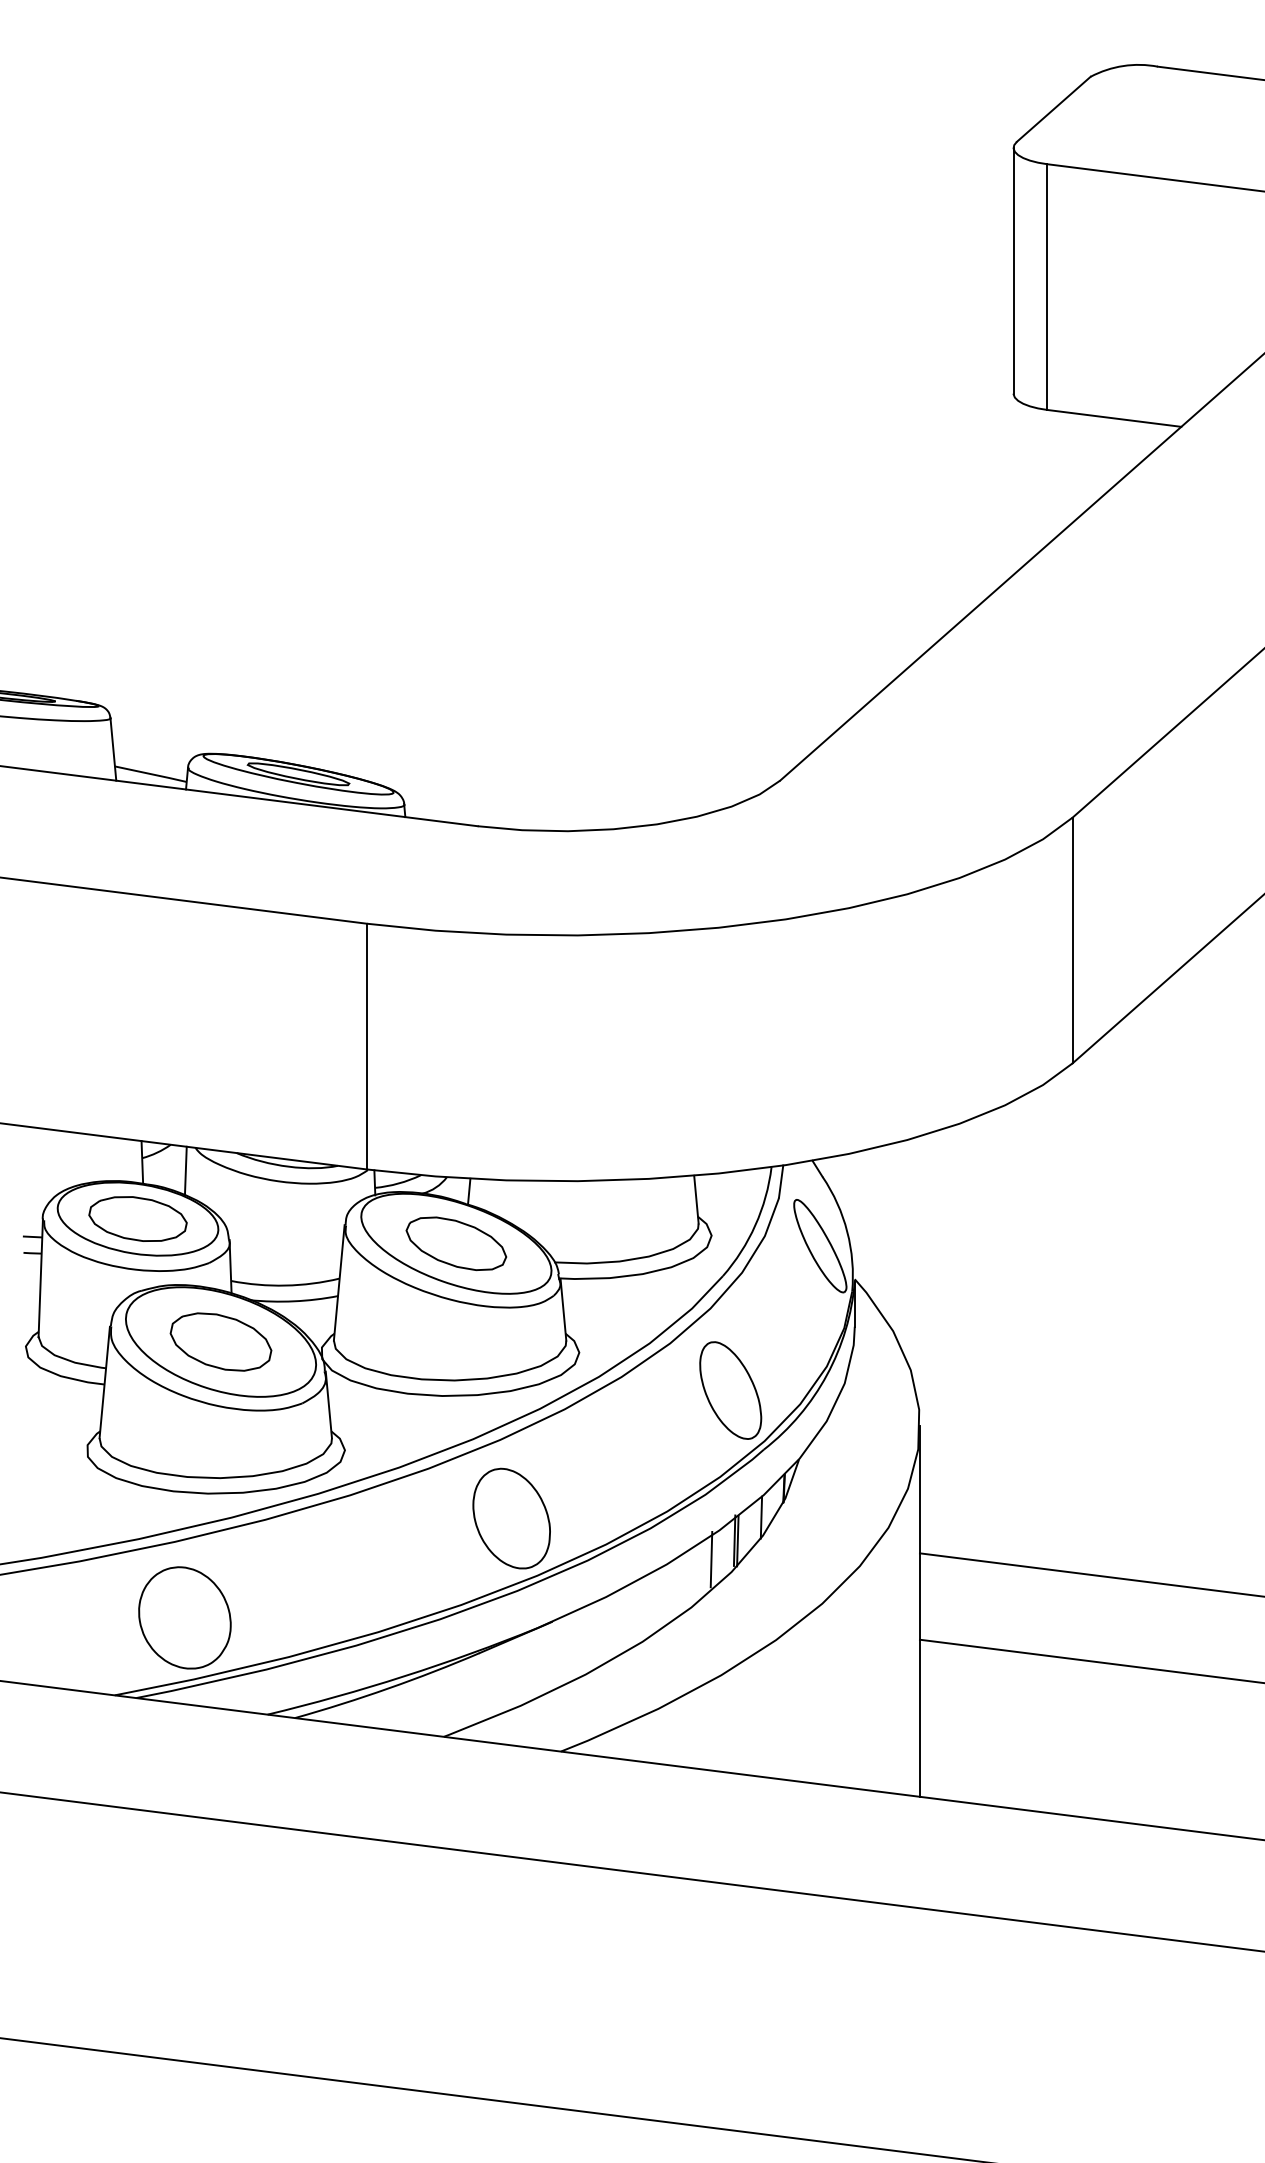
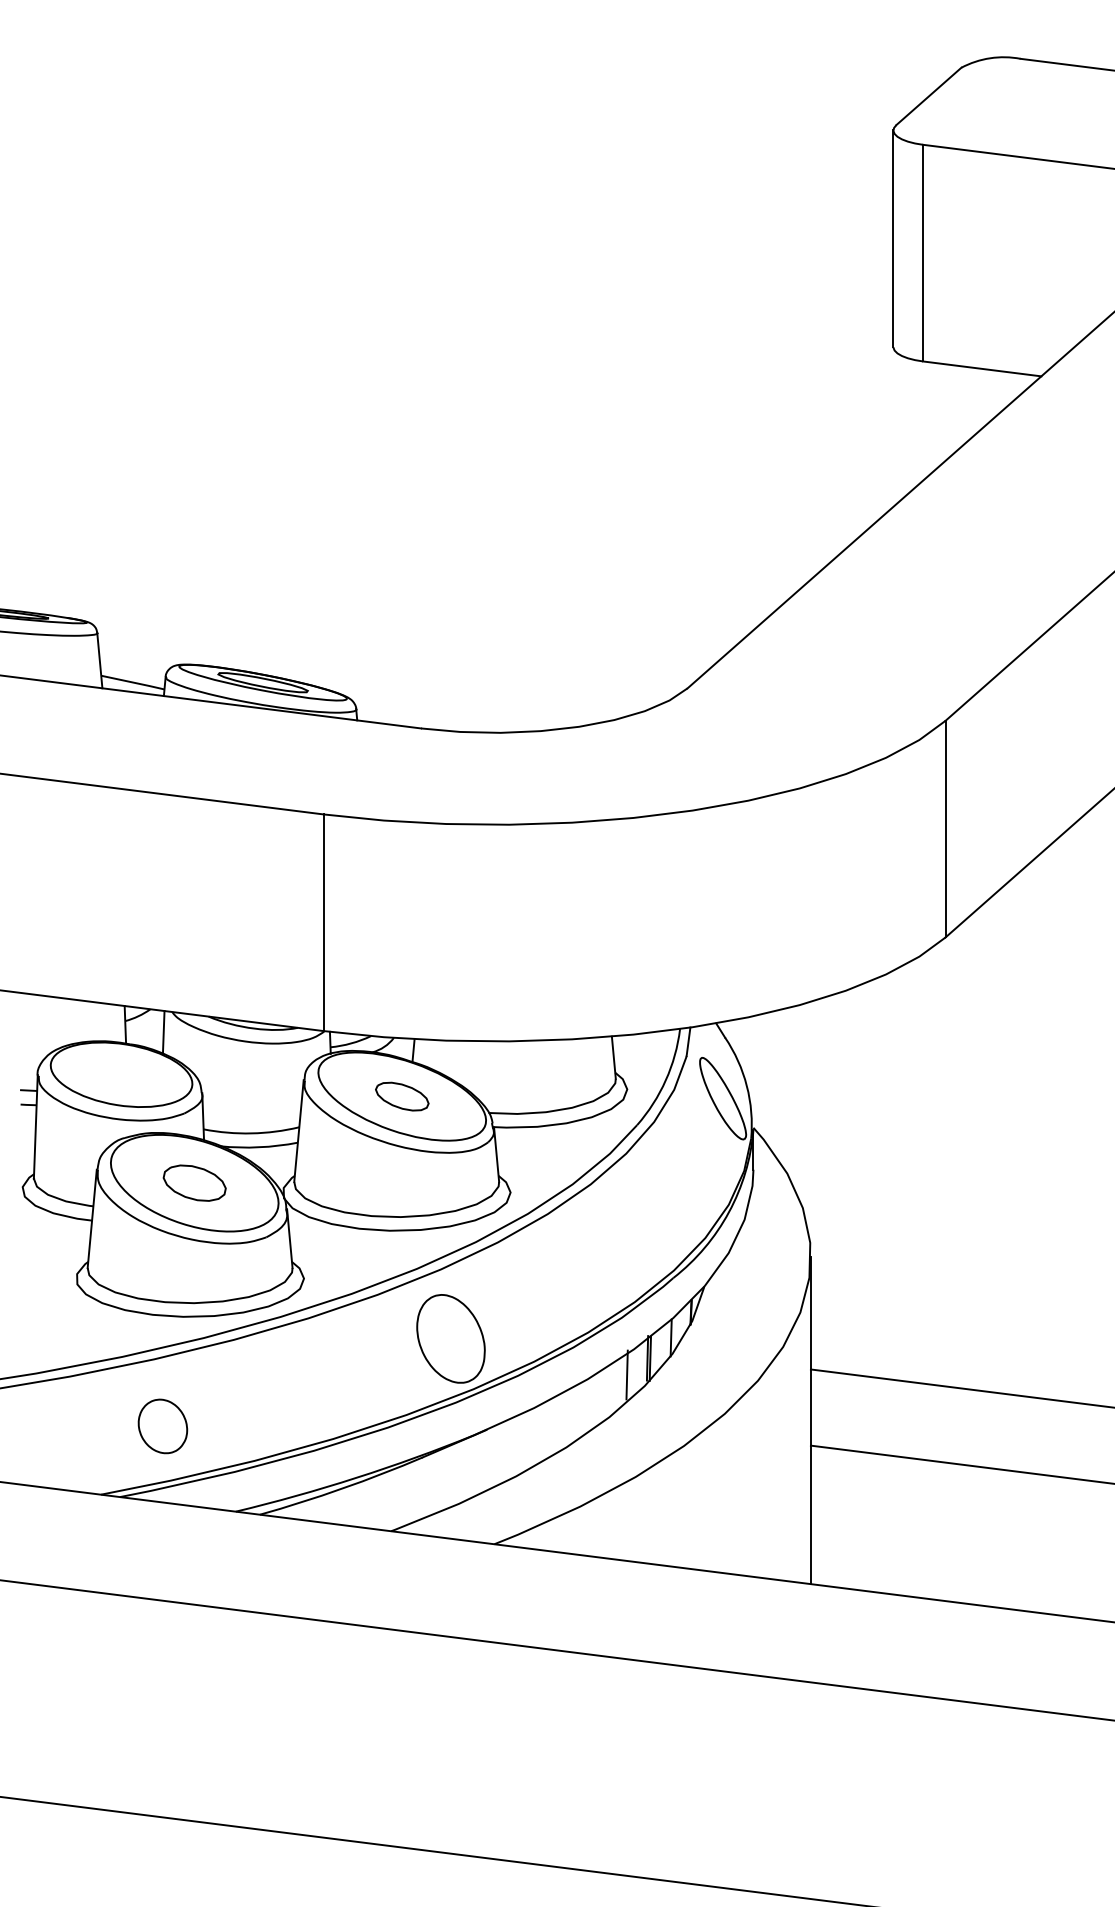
part: (137, 1218) -> (121, 1074), removed
part: (456, 1243) -> (402, 1096), size x0.6
part: (220, 1341) -> (194, 1182), size x0.7
part: (730, 1390) -> (643, 1225), removed
part: (184, 1617) -> (162, 1426), size x0.6

